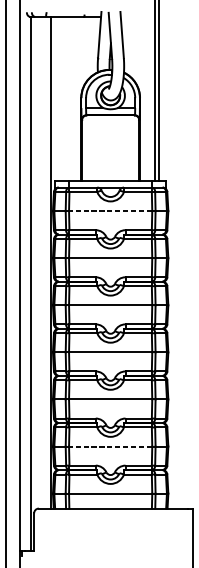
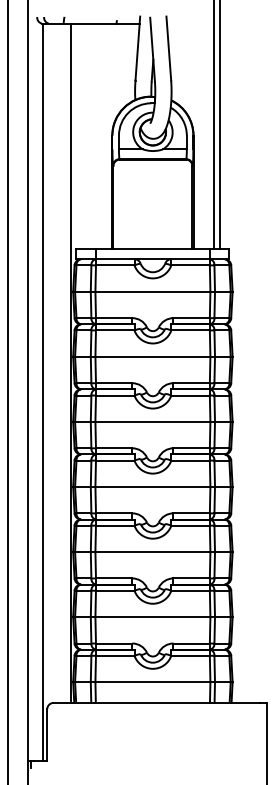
line: (110, 210) -> (152, 291), dashed -> solid
line: (110, 446) -> (152, 617), dashed -> solid

